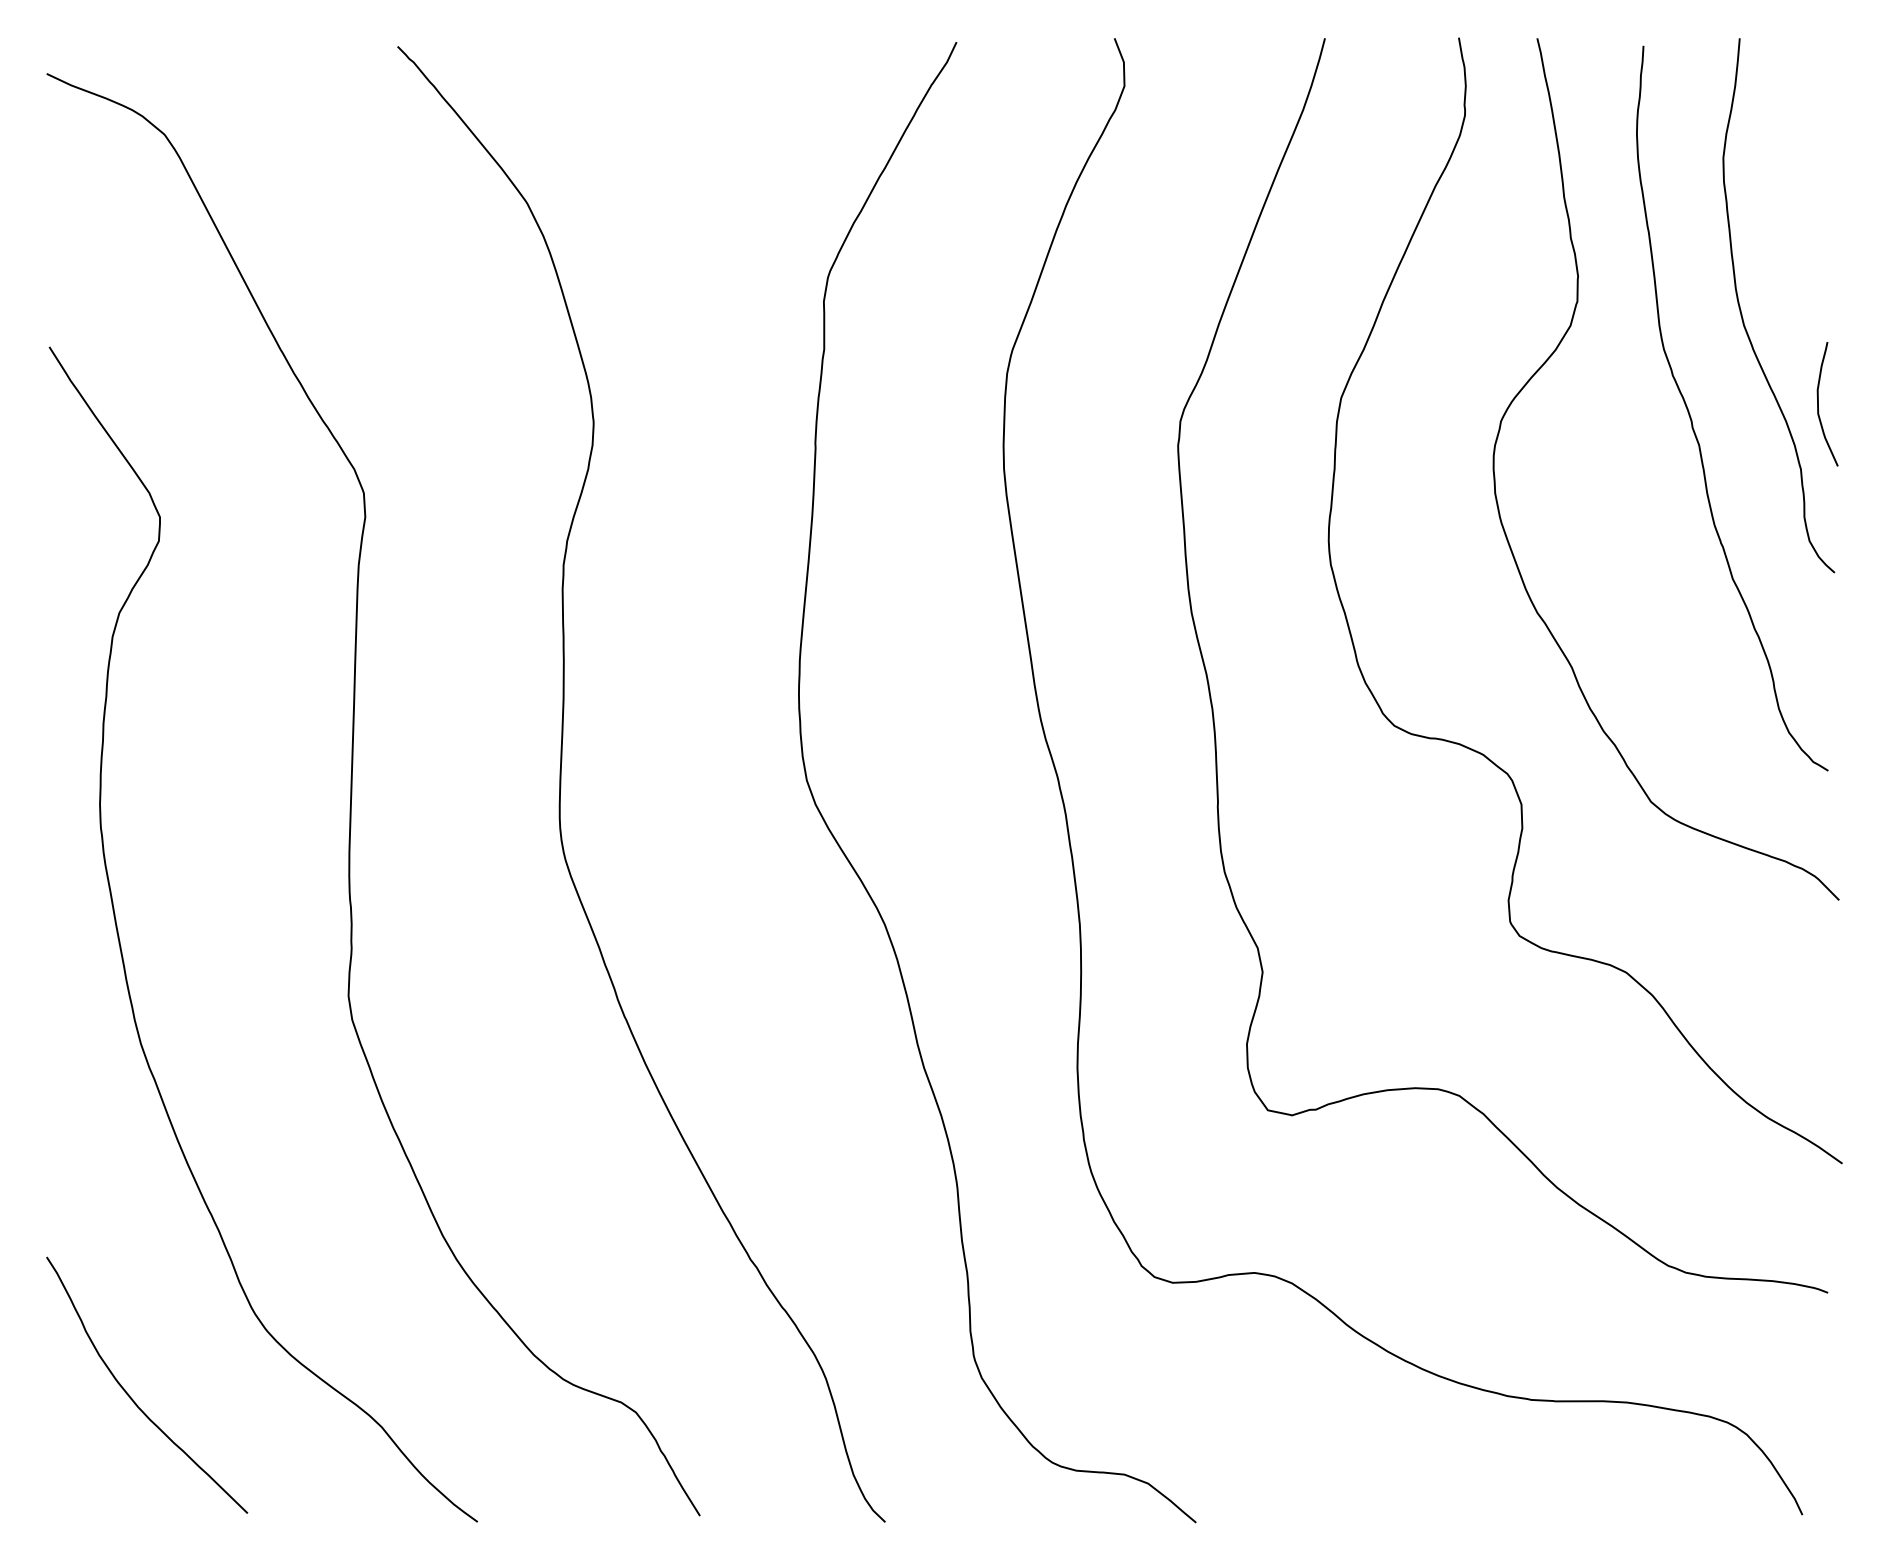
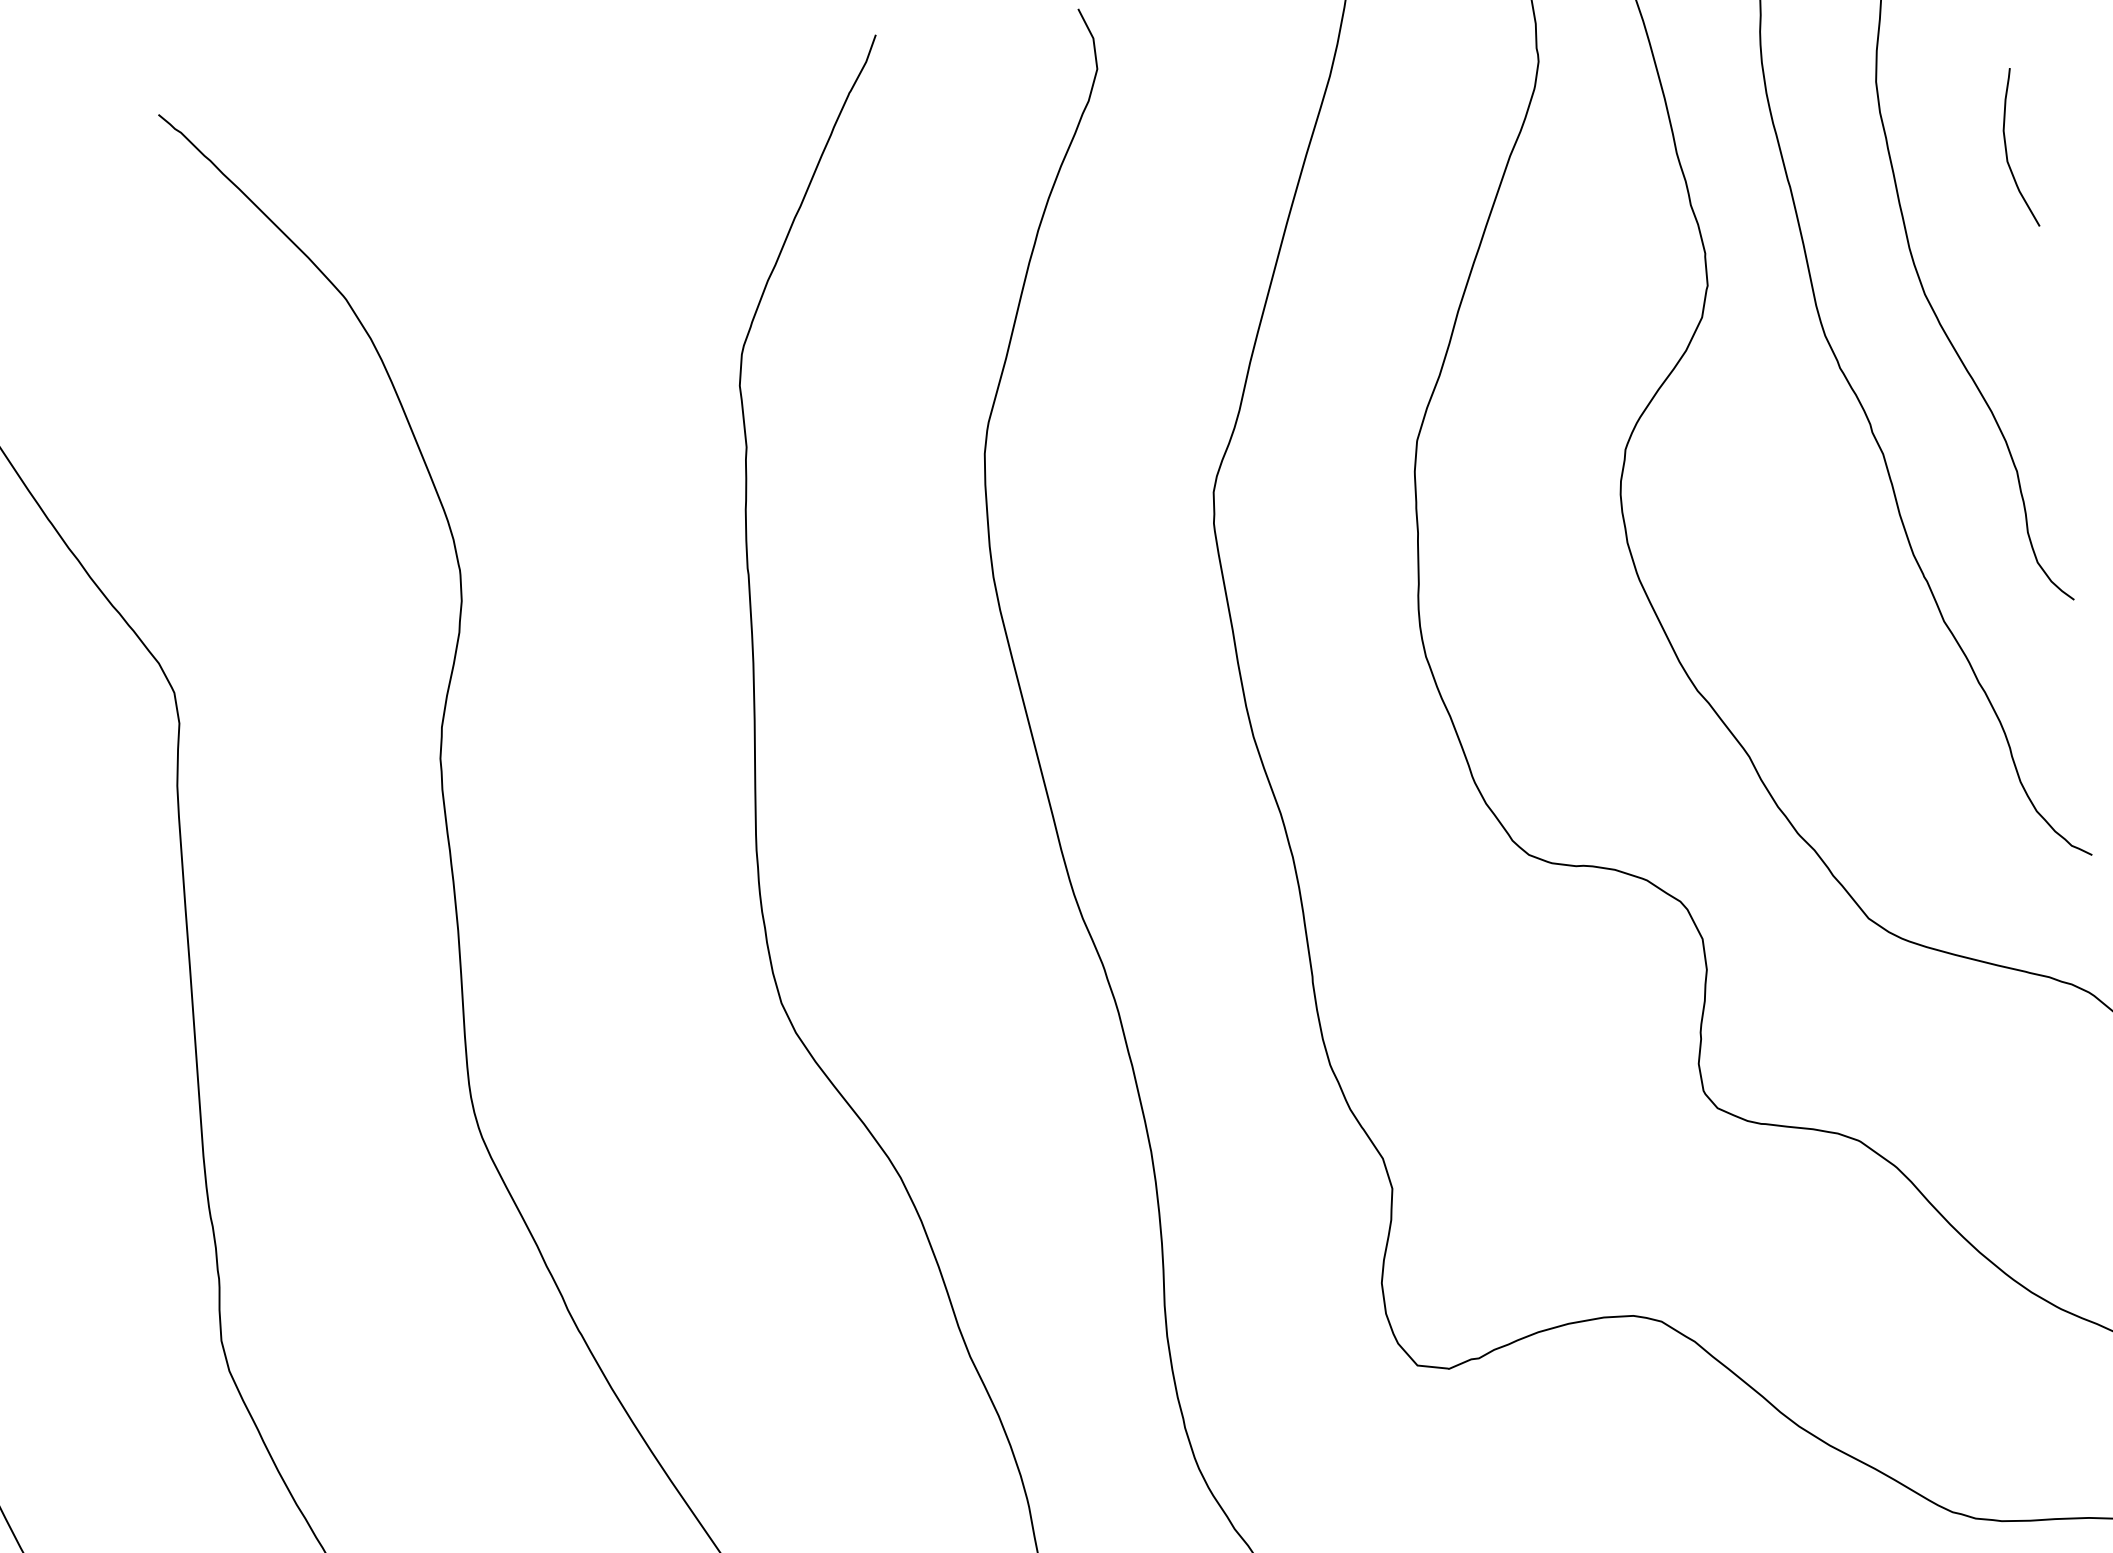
curve: (1818, 404) -> (2006, 149), moved

